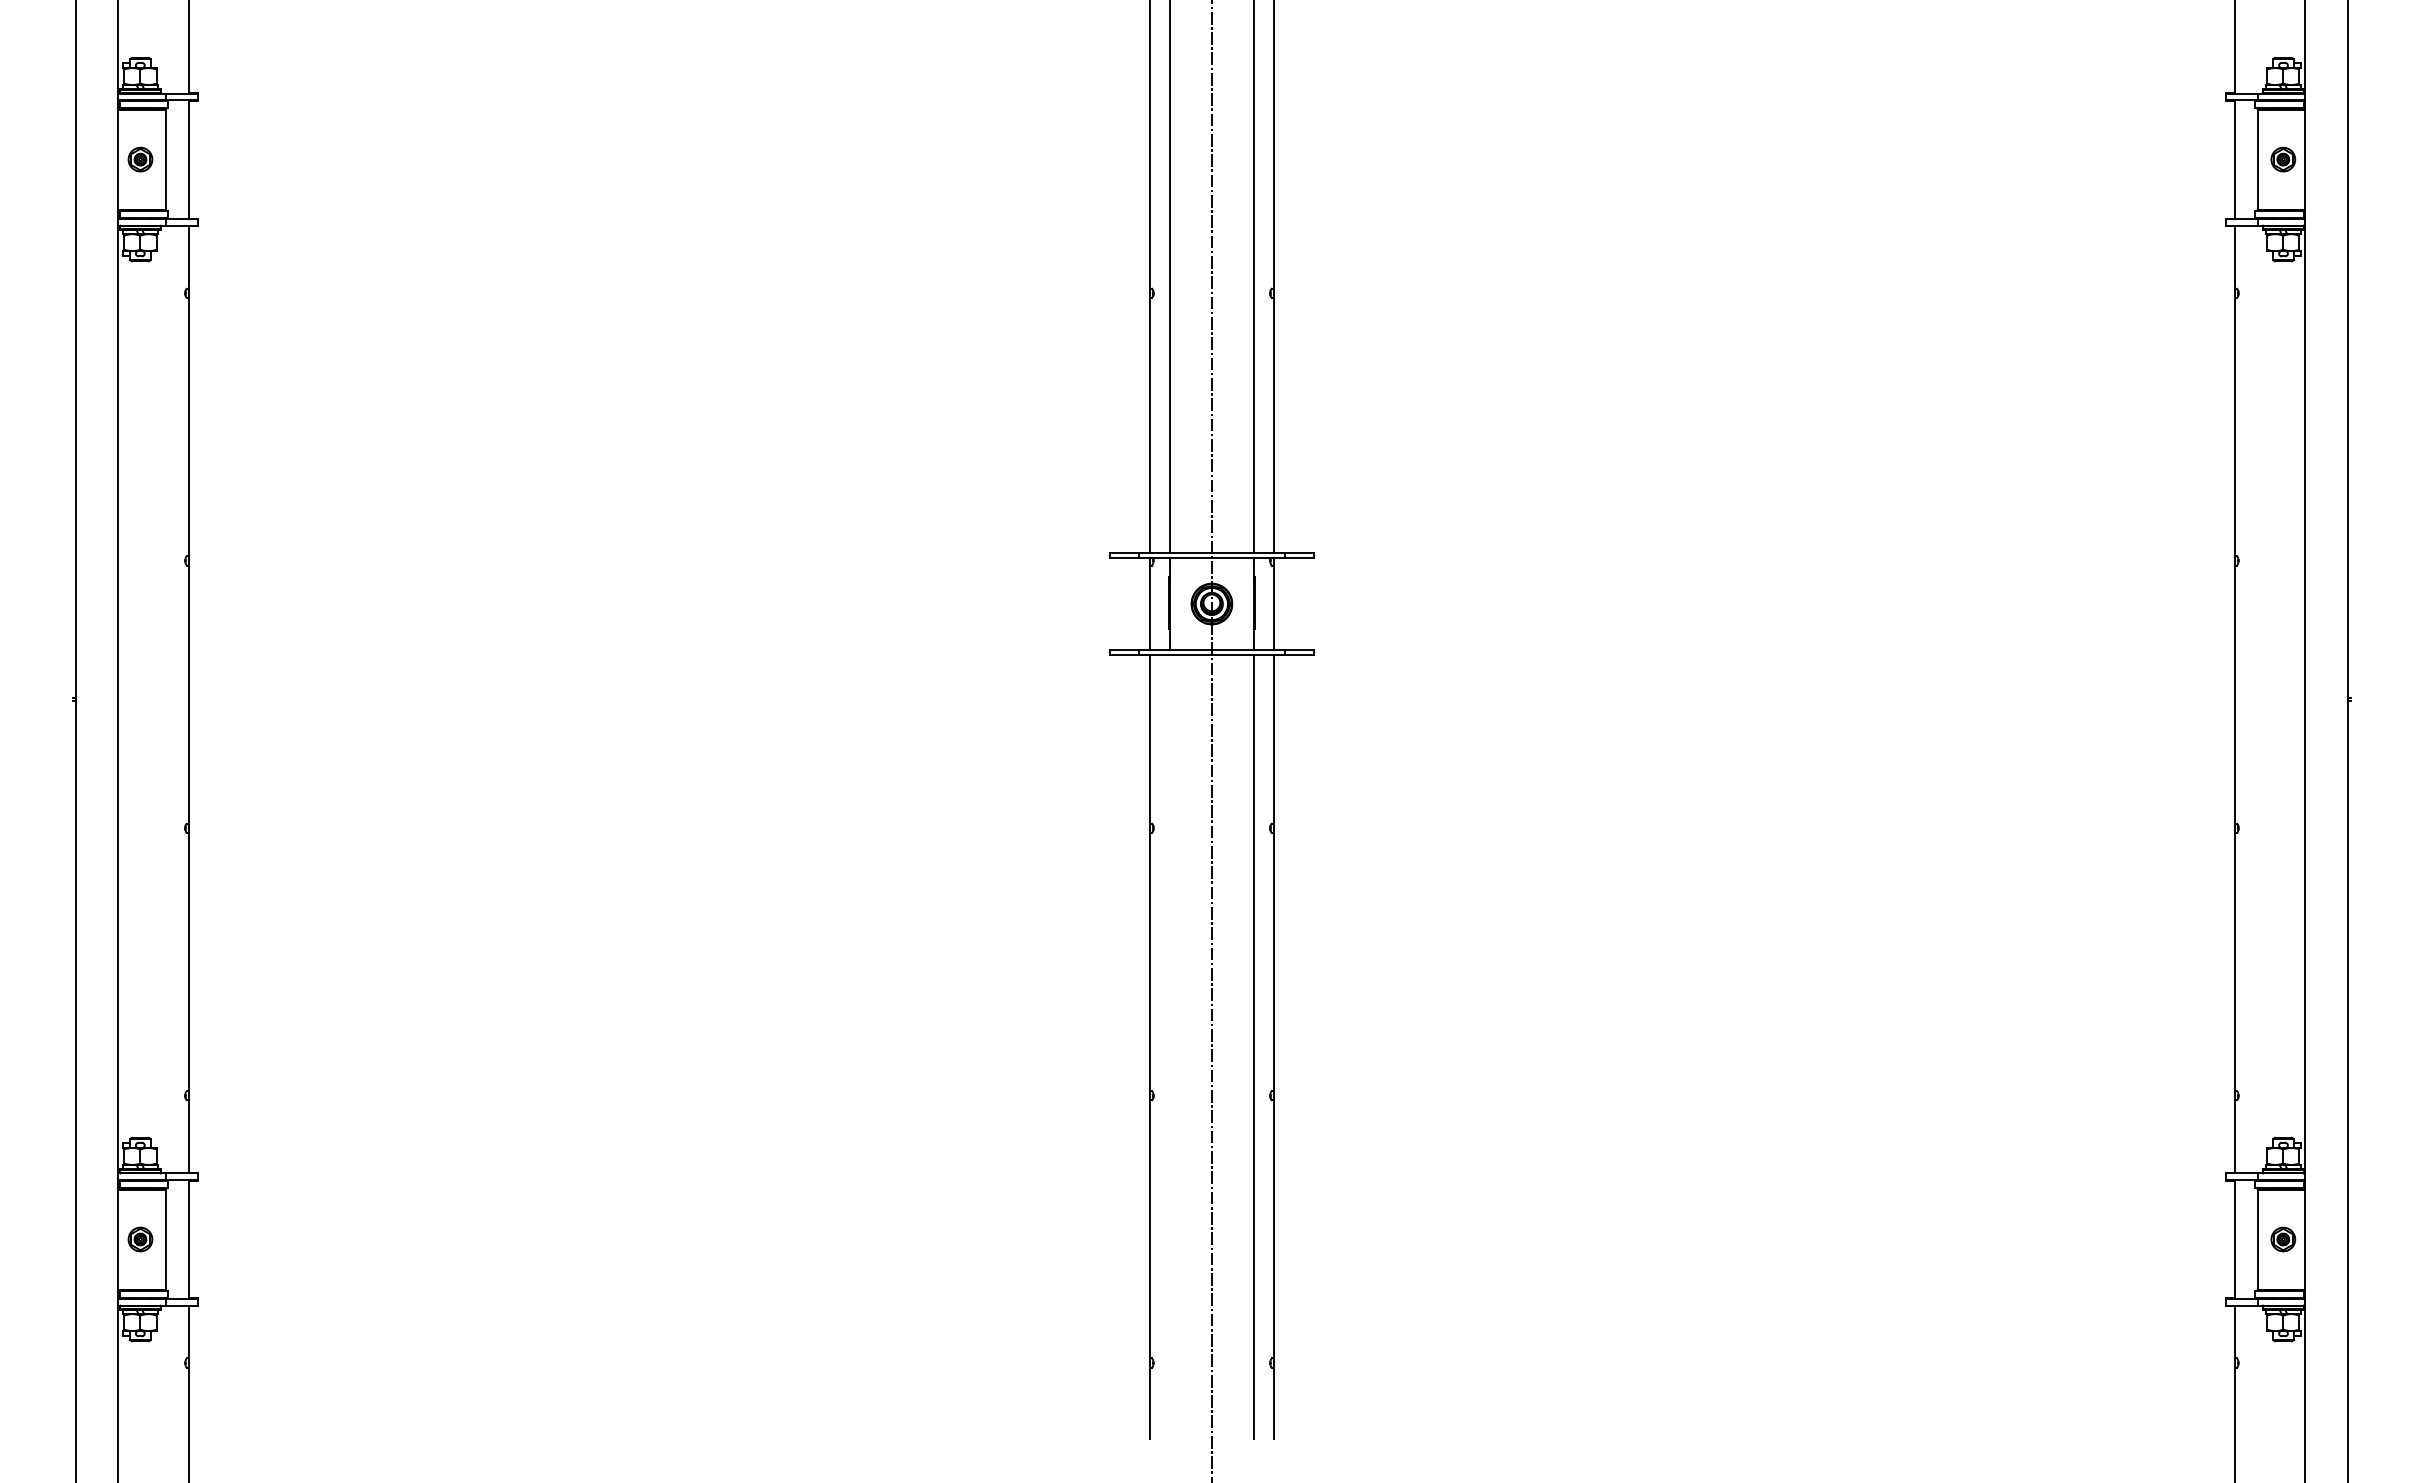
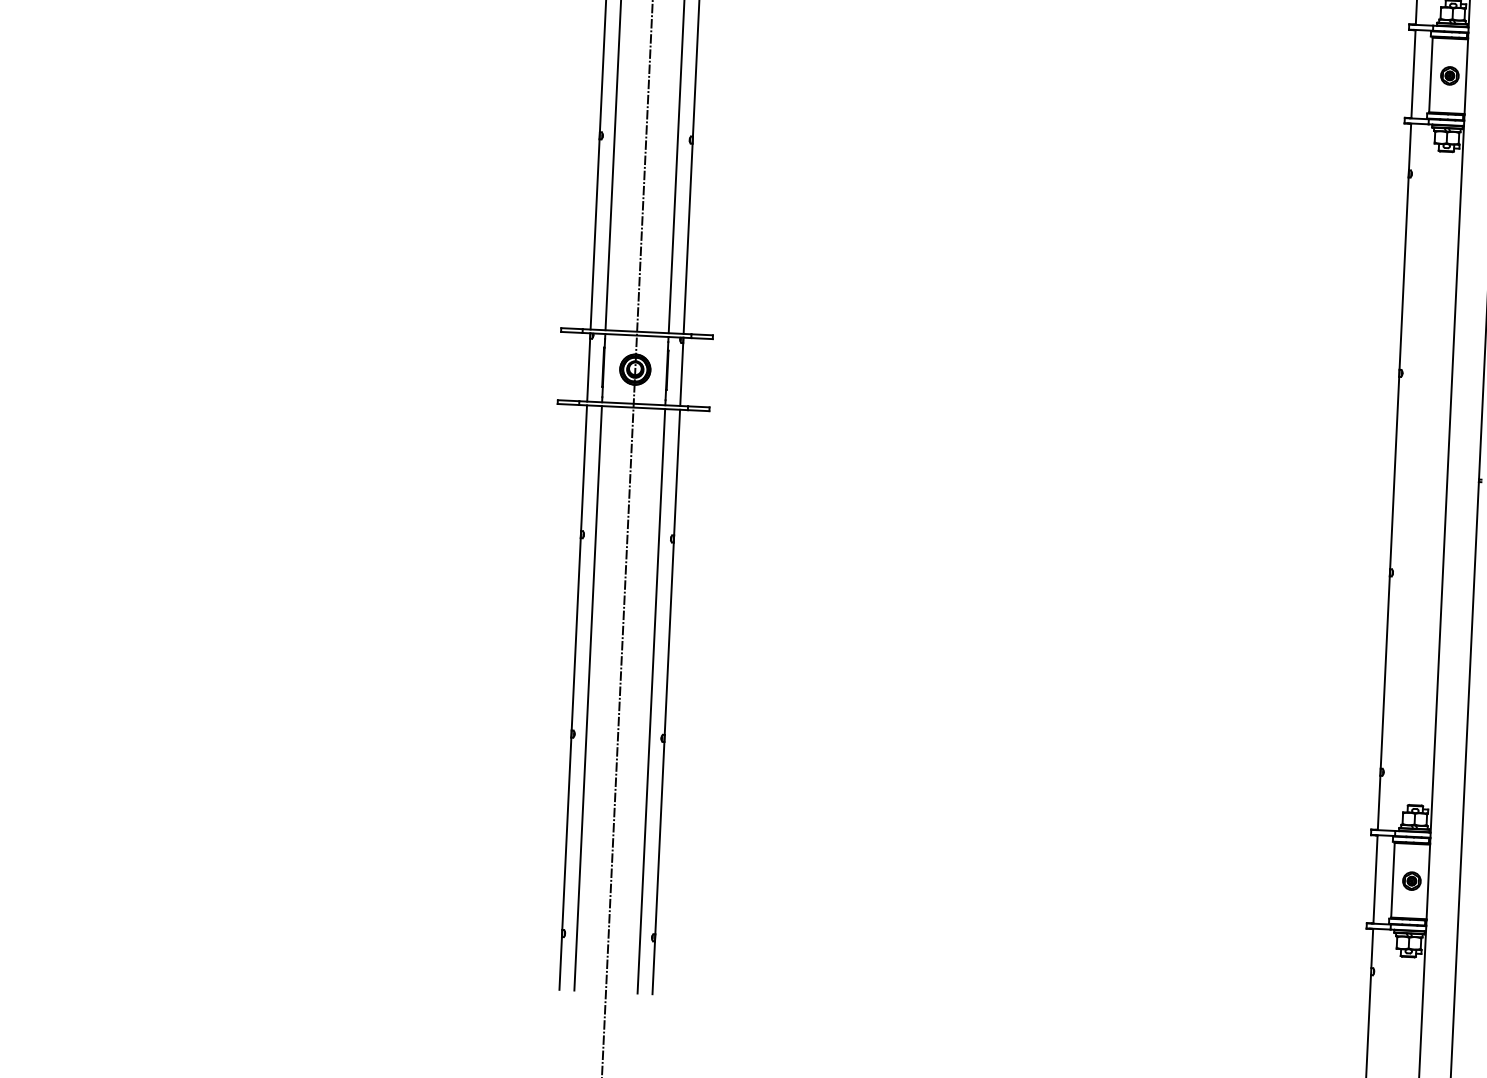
line: (1169, 1046) -> (588, 698), added

